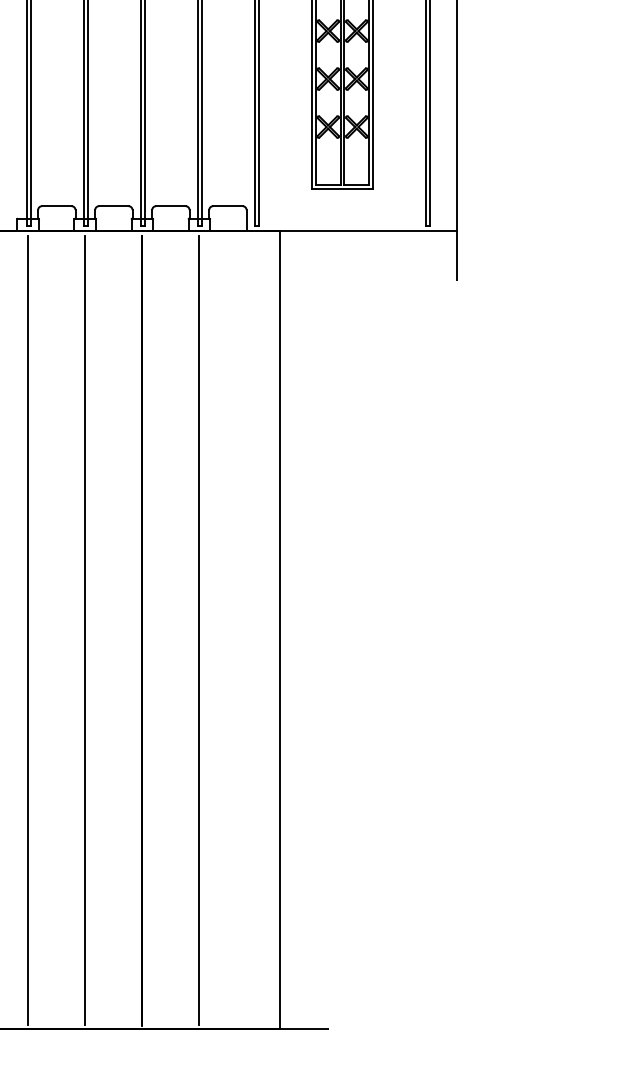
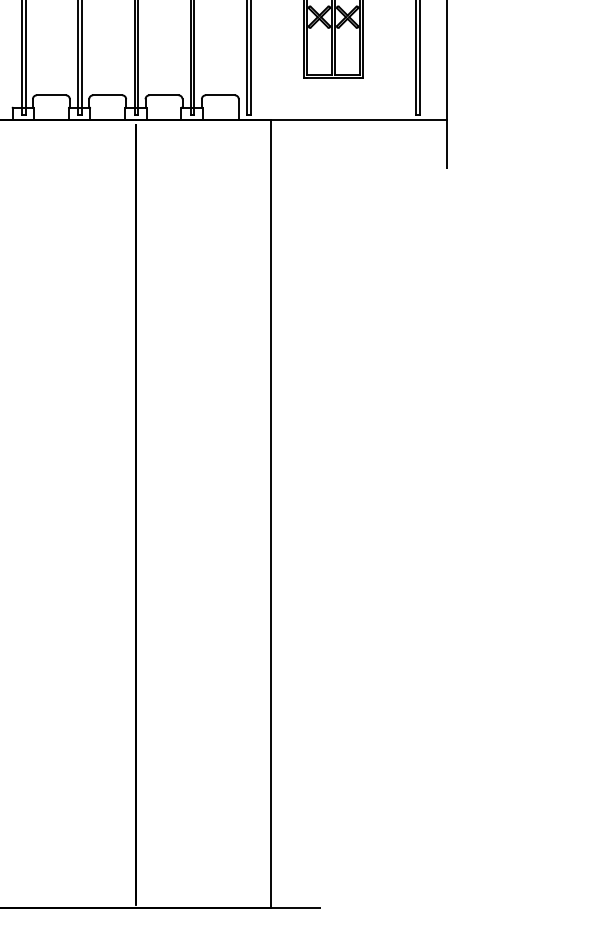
line: (28, 630) -> (23, 514), removed
line: (85, 630) -> (79, 514), removed
line: (199, 630) -> (192, 514), removed

